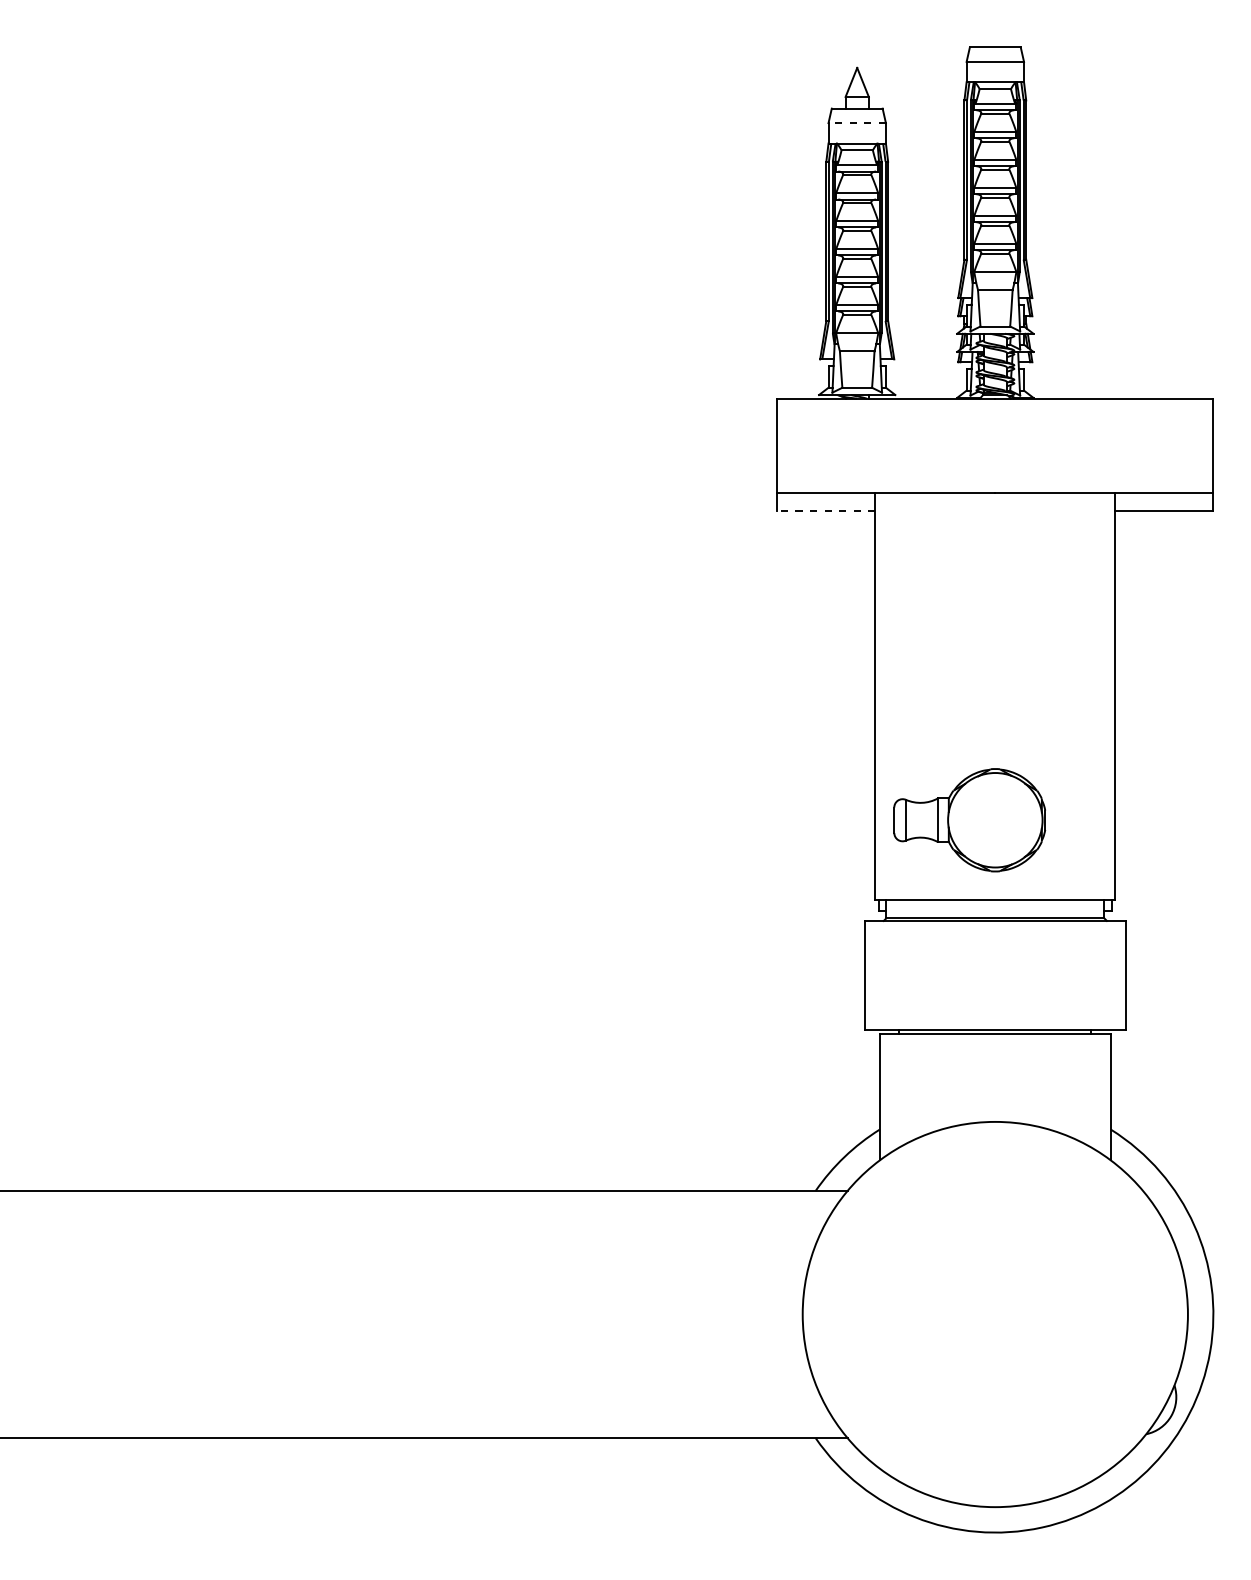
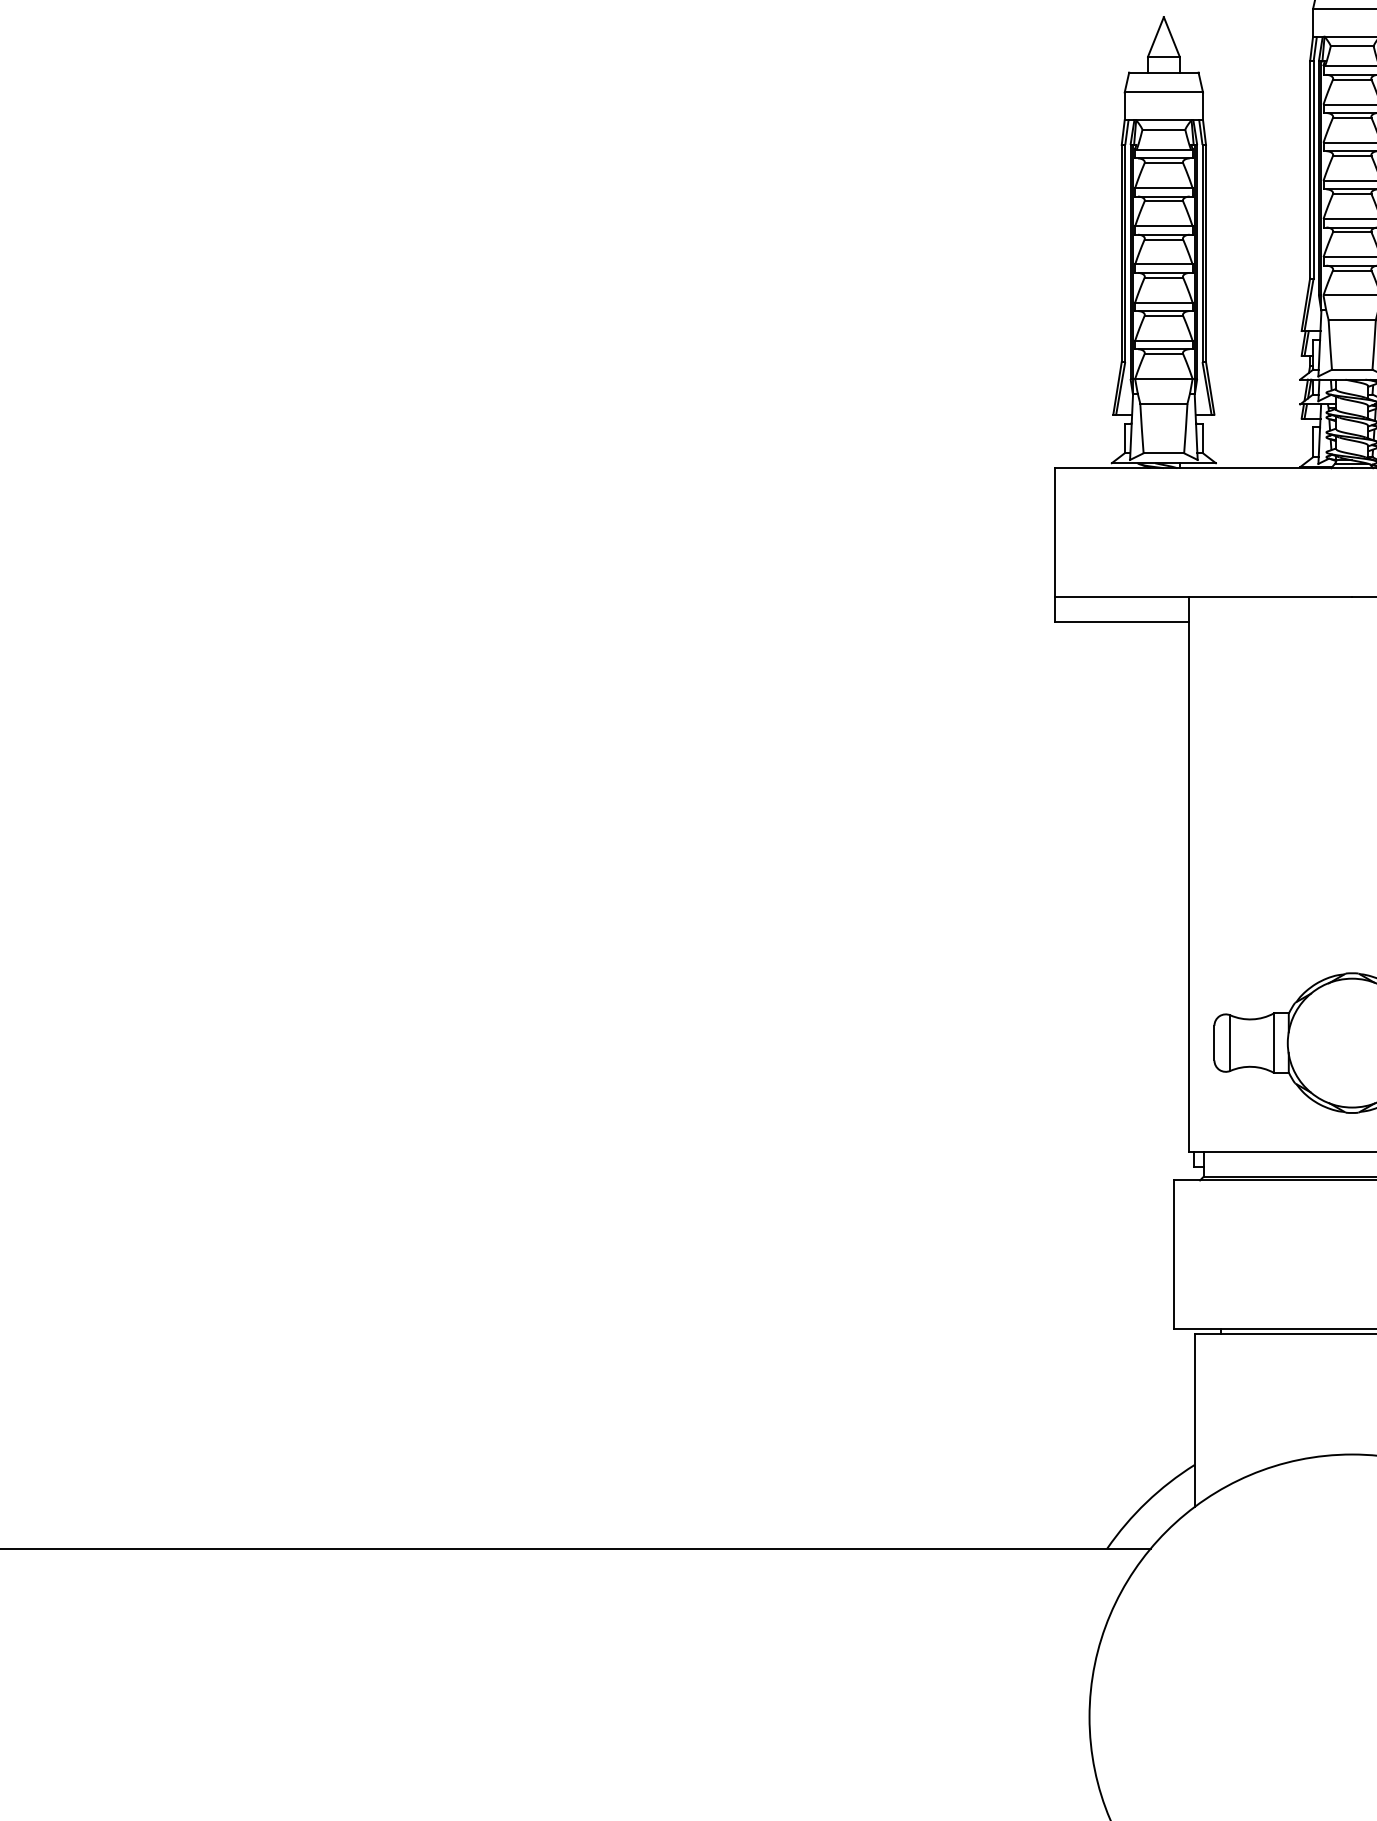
line: (857, 123) -> (1164, 92), dashed -> solid
line: (825, 511) -> (1120, 622), dashed -> solid

